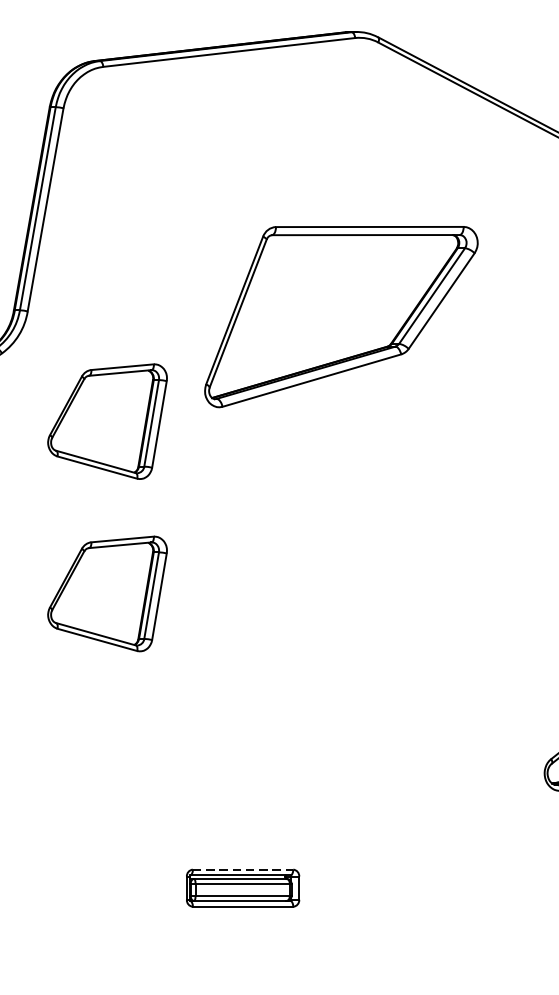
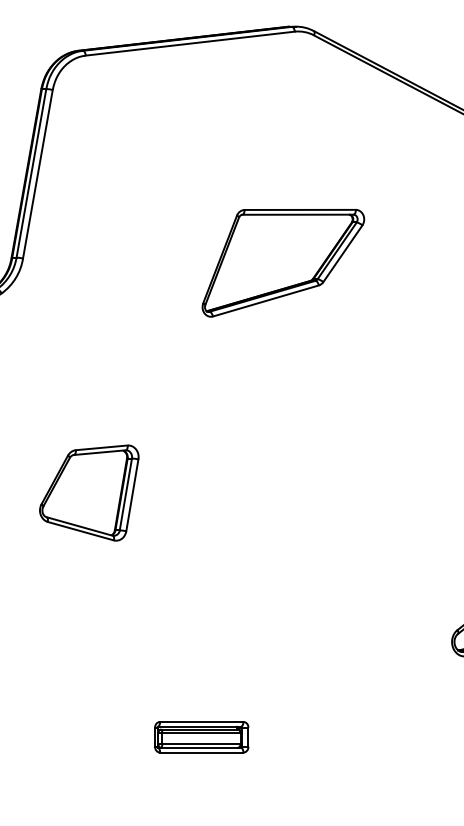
part: (341, 317) -> (283, 263), size x0.71
part: (107, 420) -> (89, 349), removed
line: (242, 869) -> (201, 721), dashed -> solid

